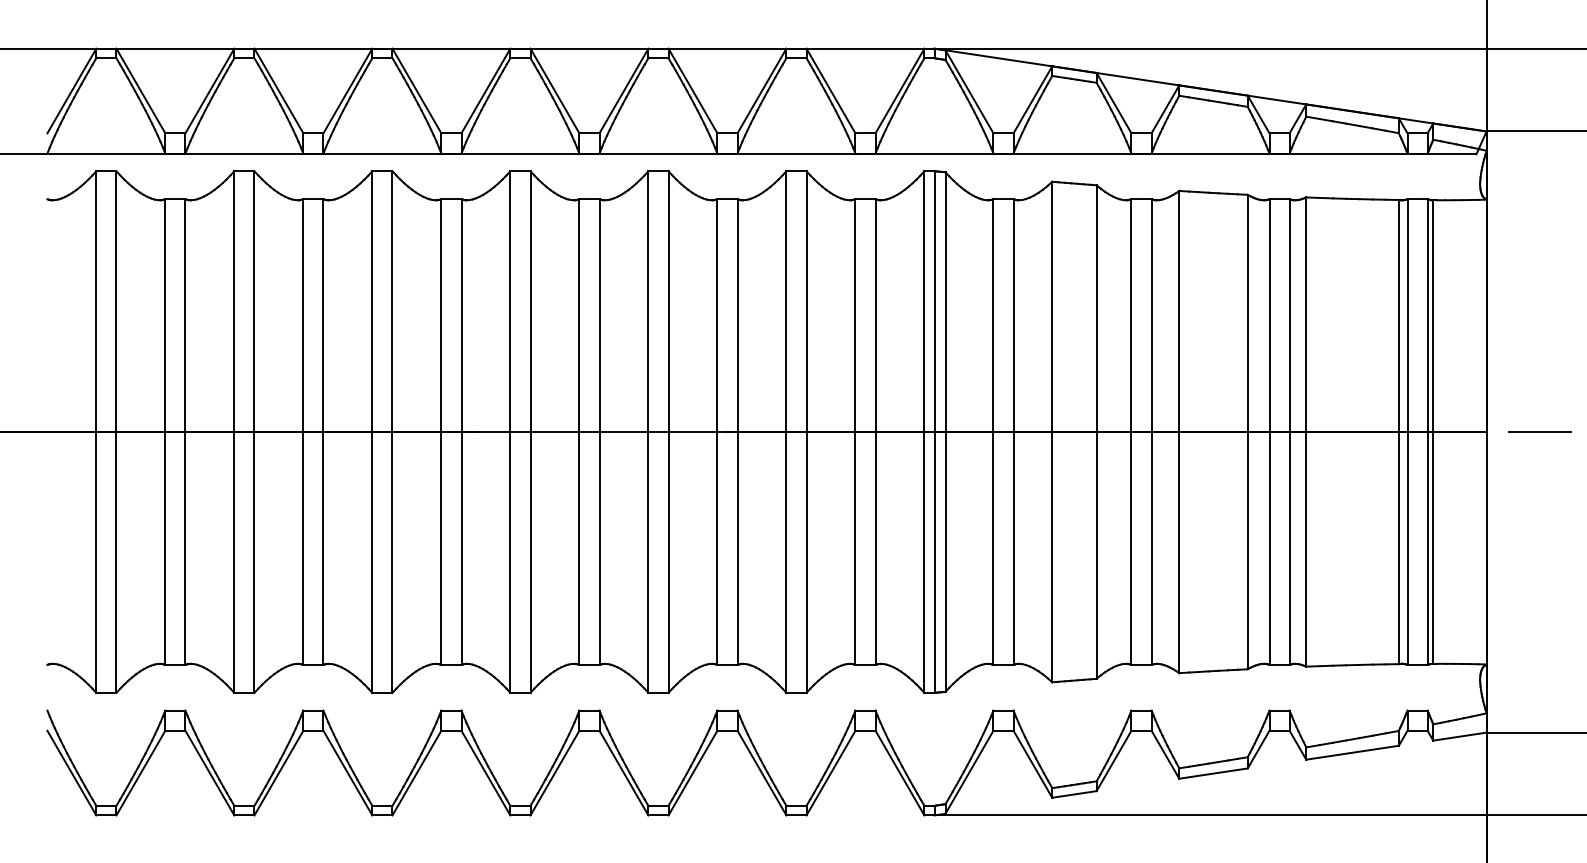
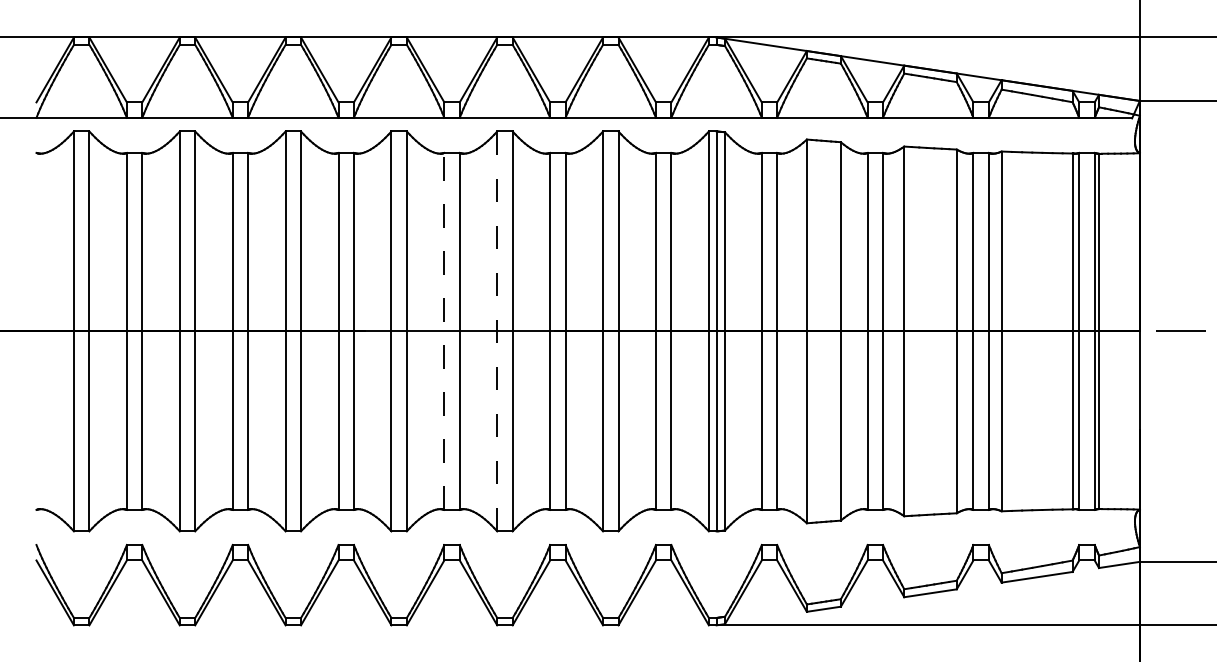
line: (579, 432) -> (444, 331), solid -> dashed
line: (648, 432) -> (497, 331), solid -> dashed

